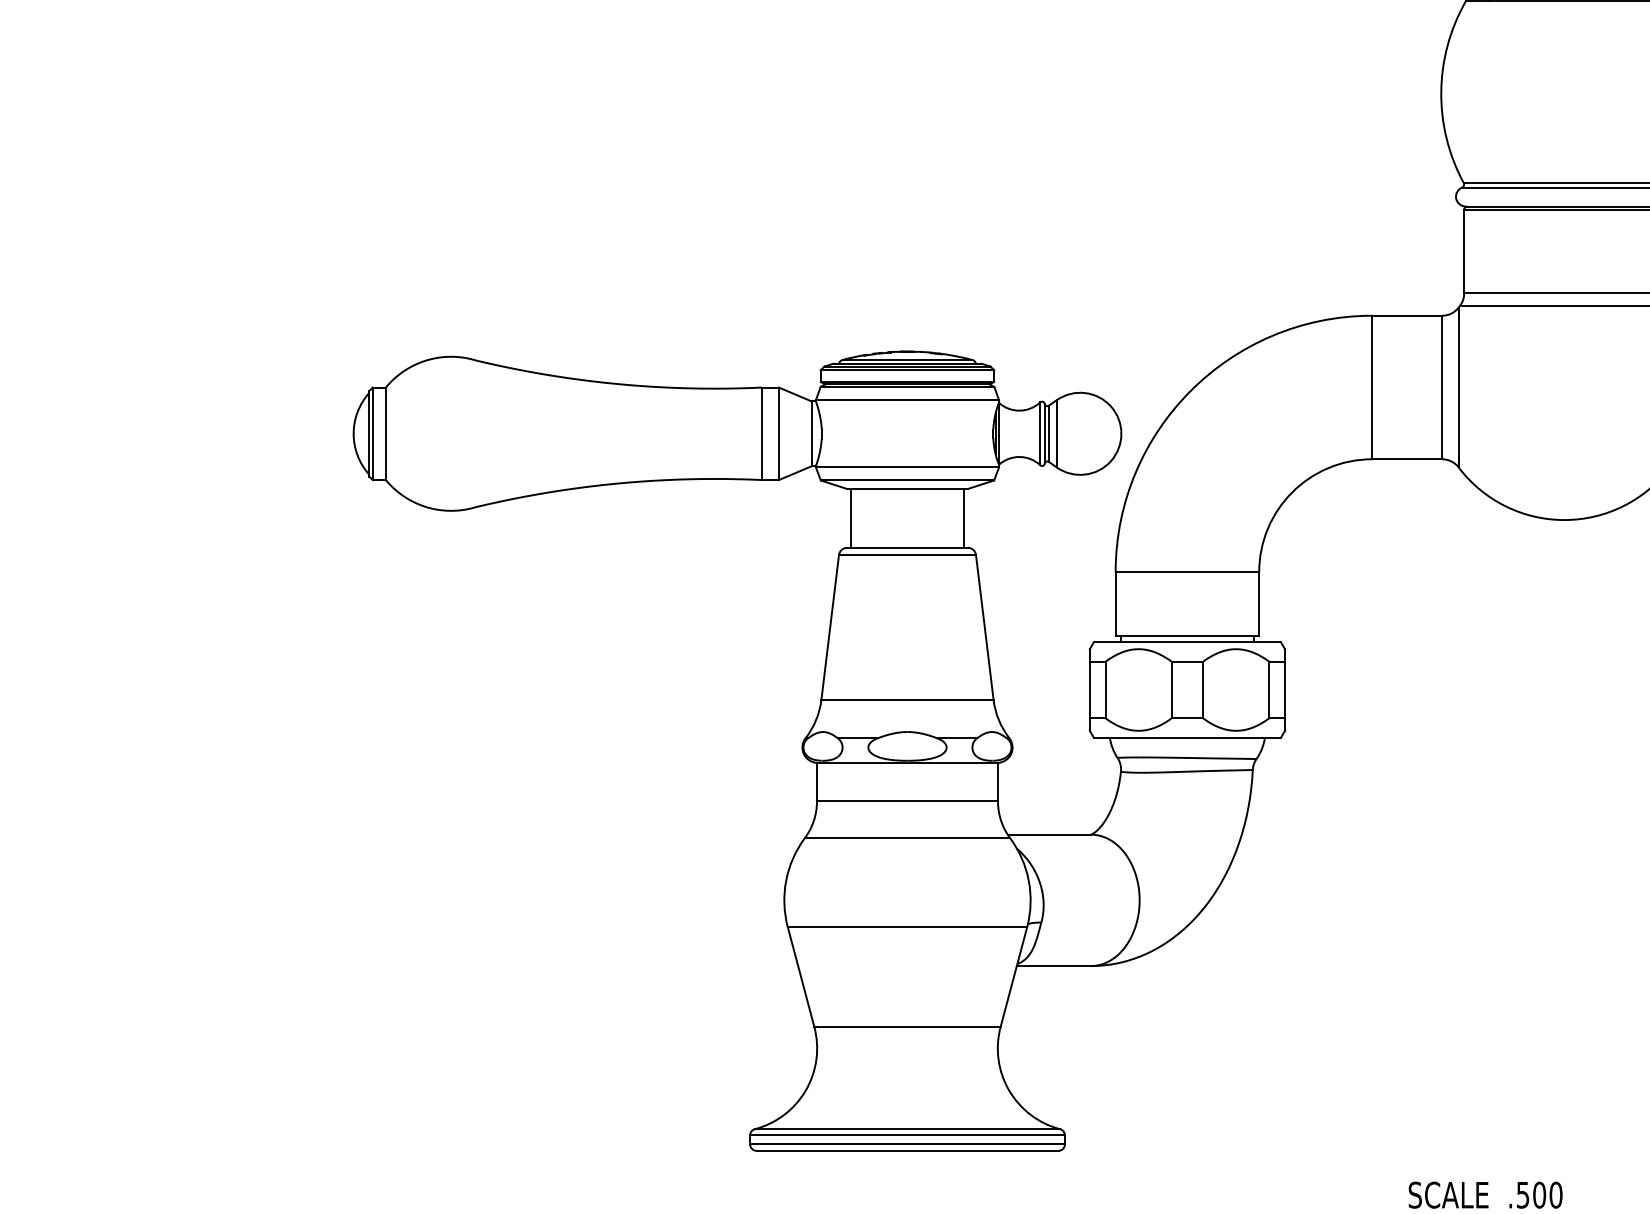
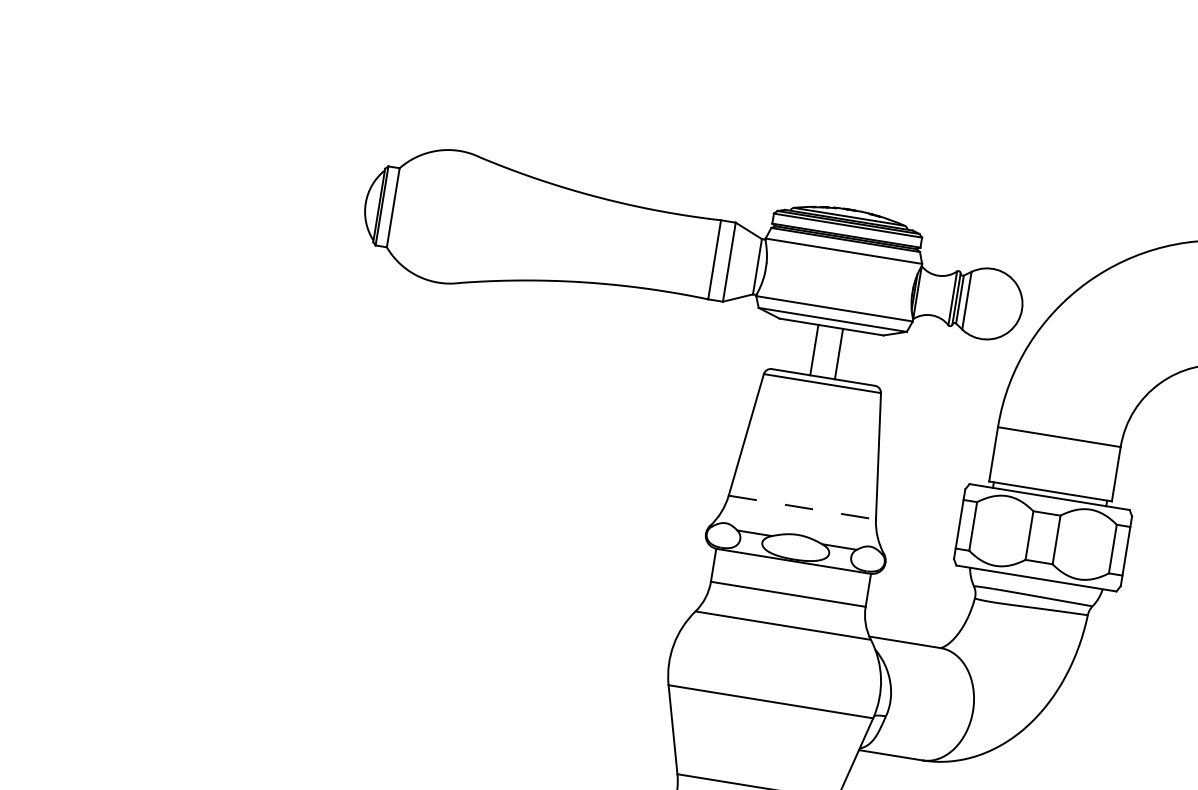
line: (851, 517) -> (814, 349), moved
line: (963, 517) -> (838, 353), moved
line: (908, 700) -> (803, 508), solid -> dashed

